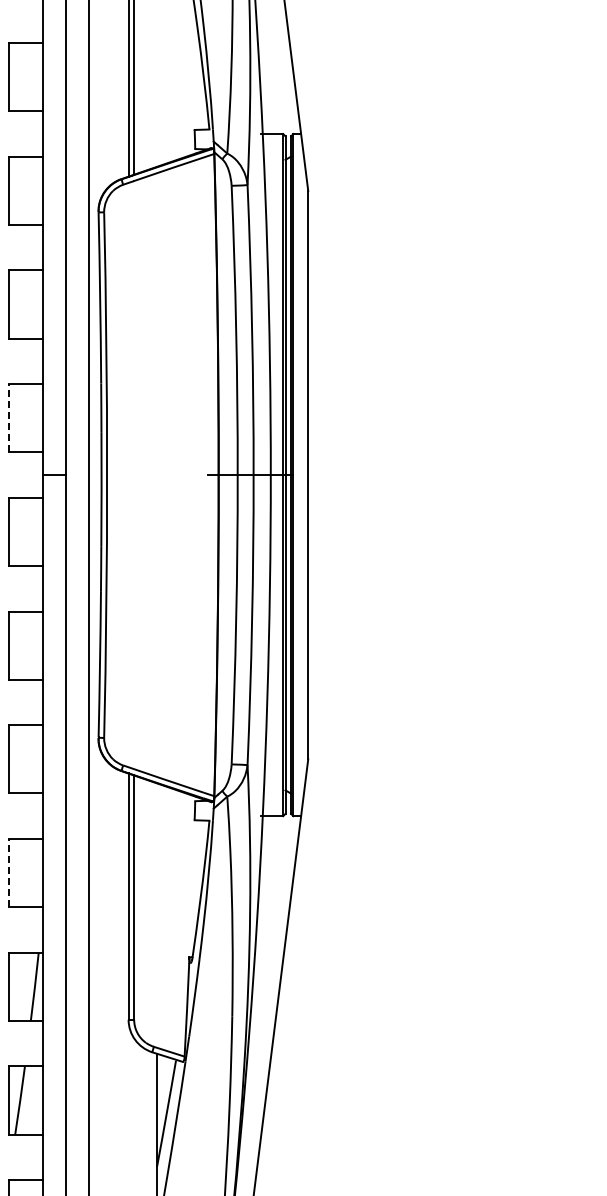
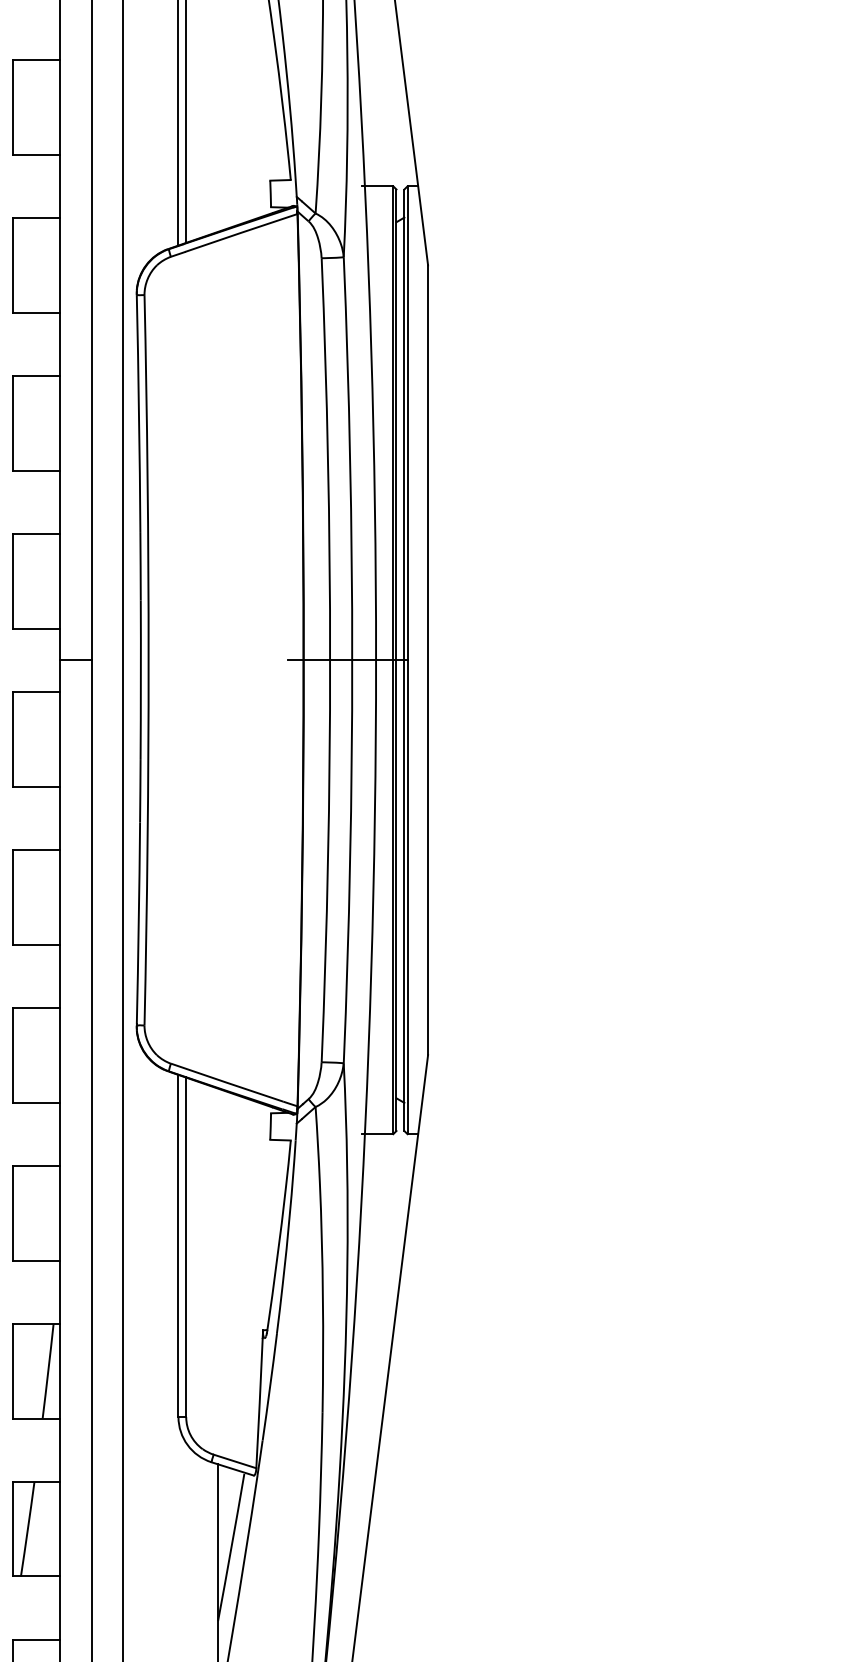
line: (9, 417) -> (12, 580), dashed -> solid
line: (9, 872) -> (12, 1212), dashed -> solid

